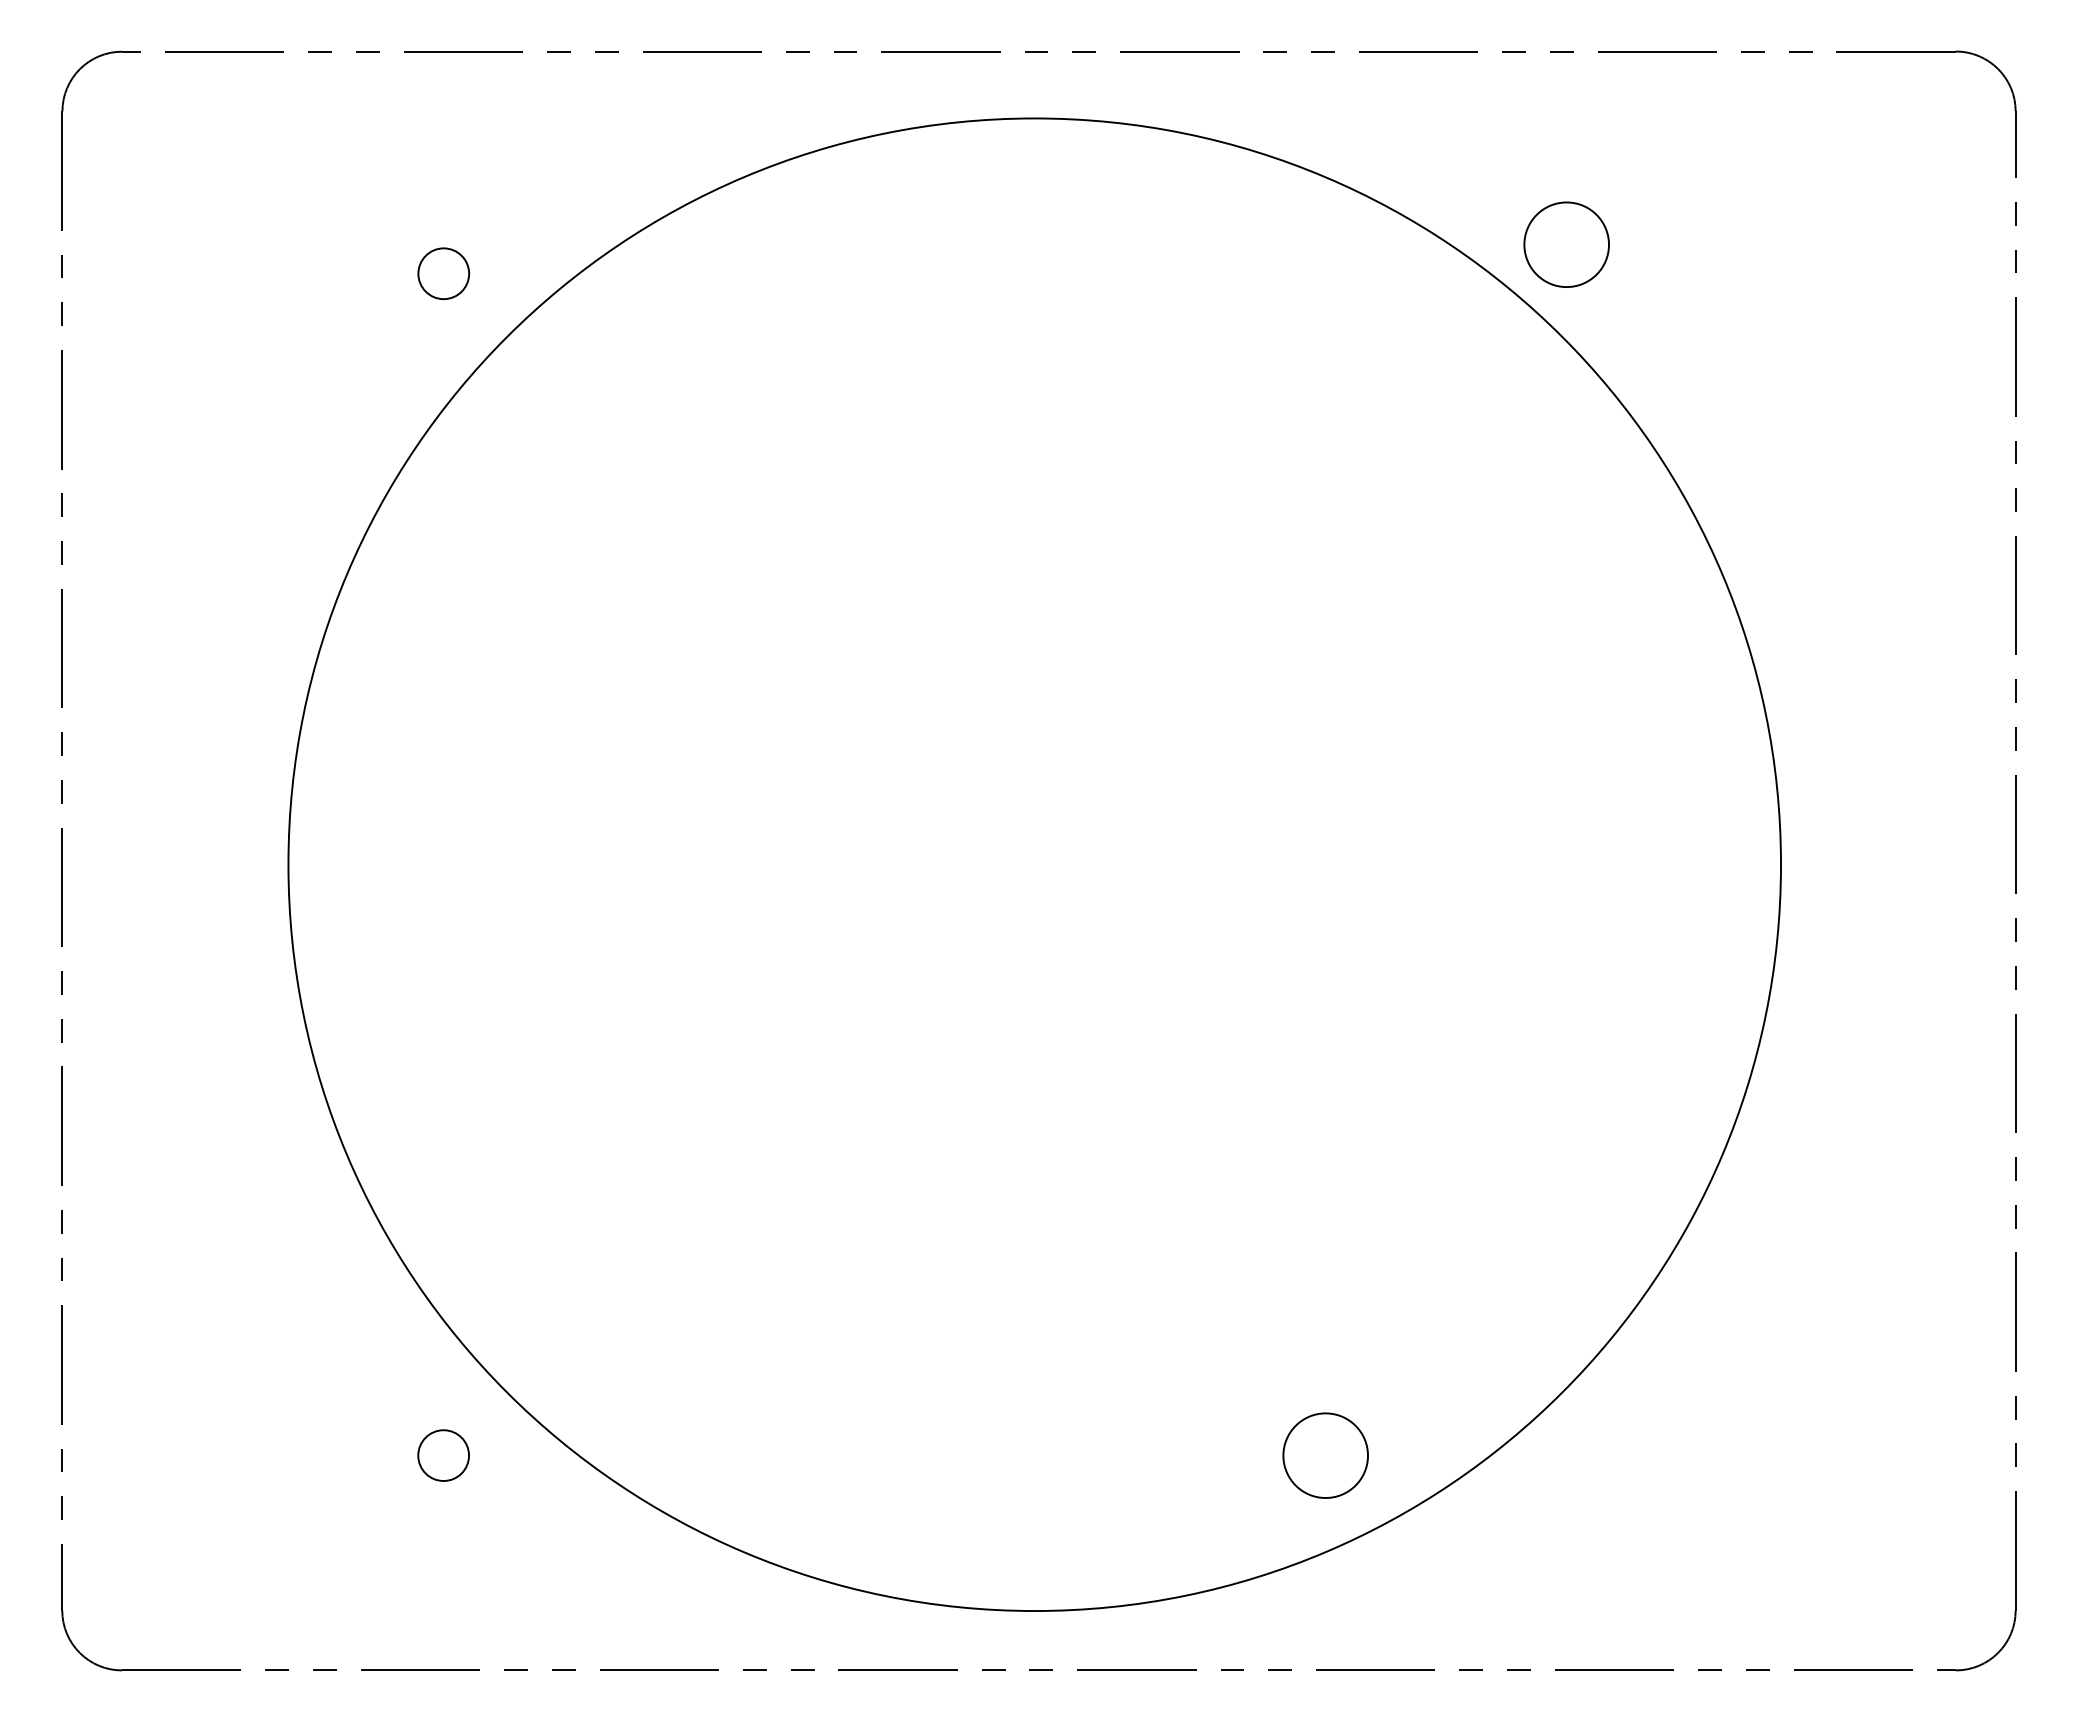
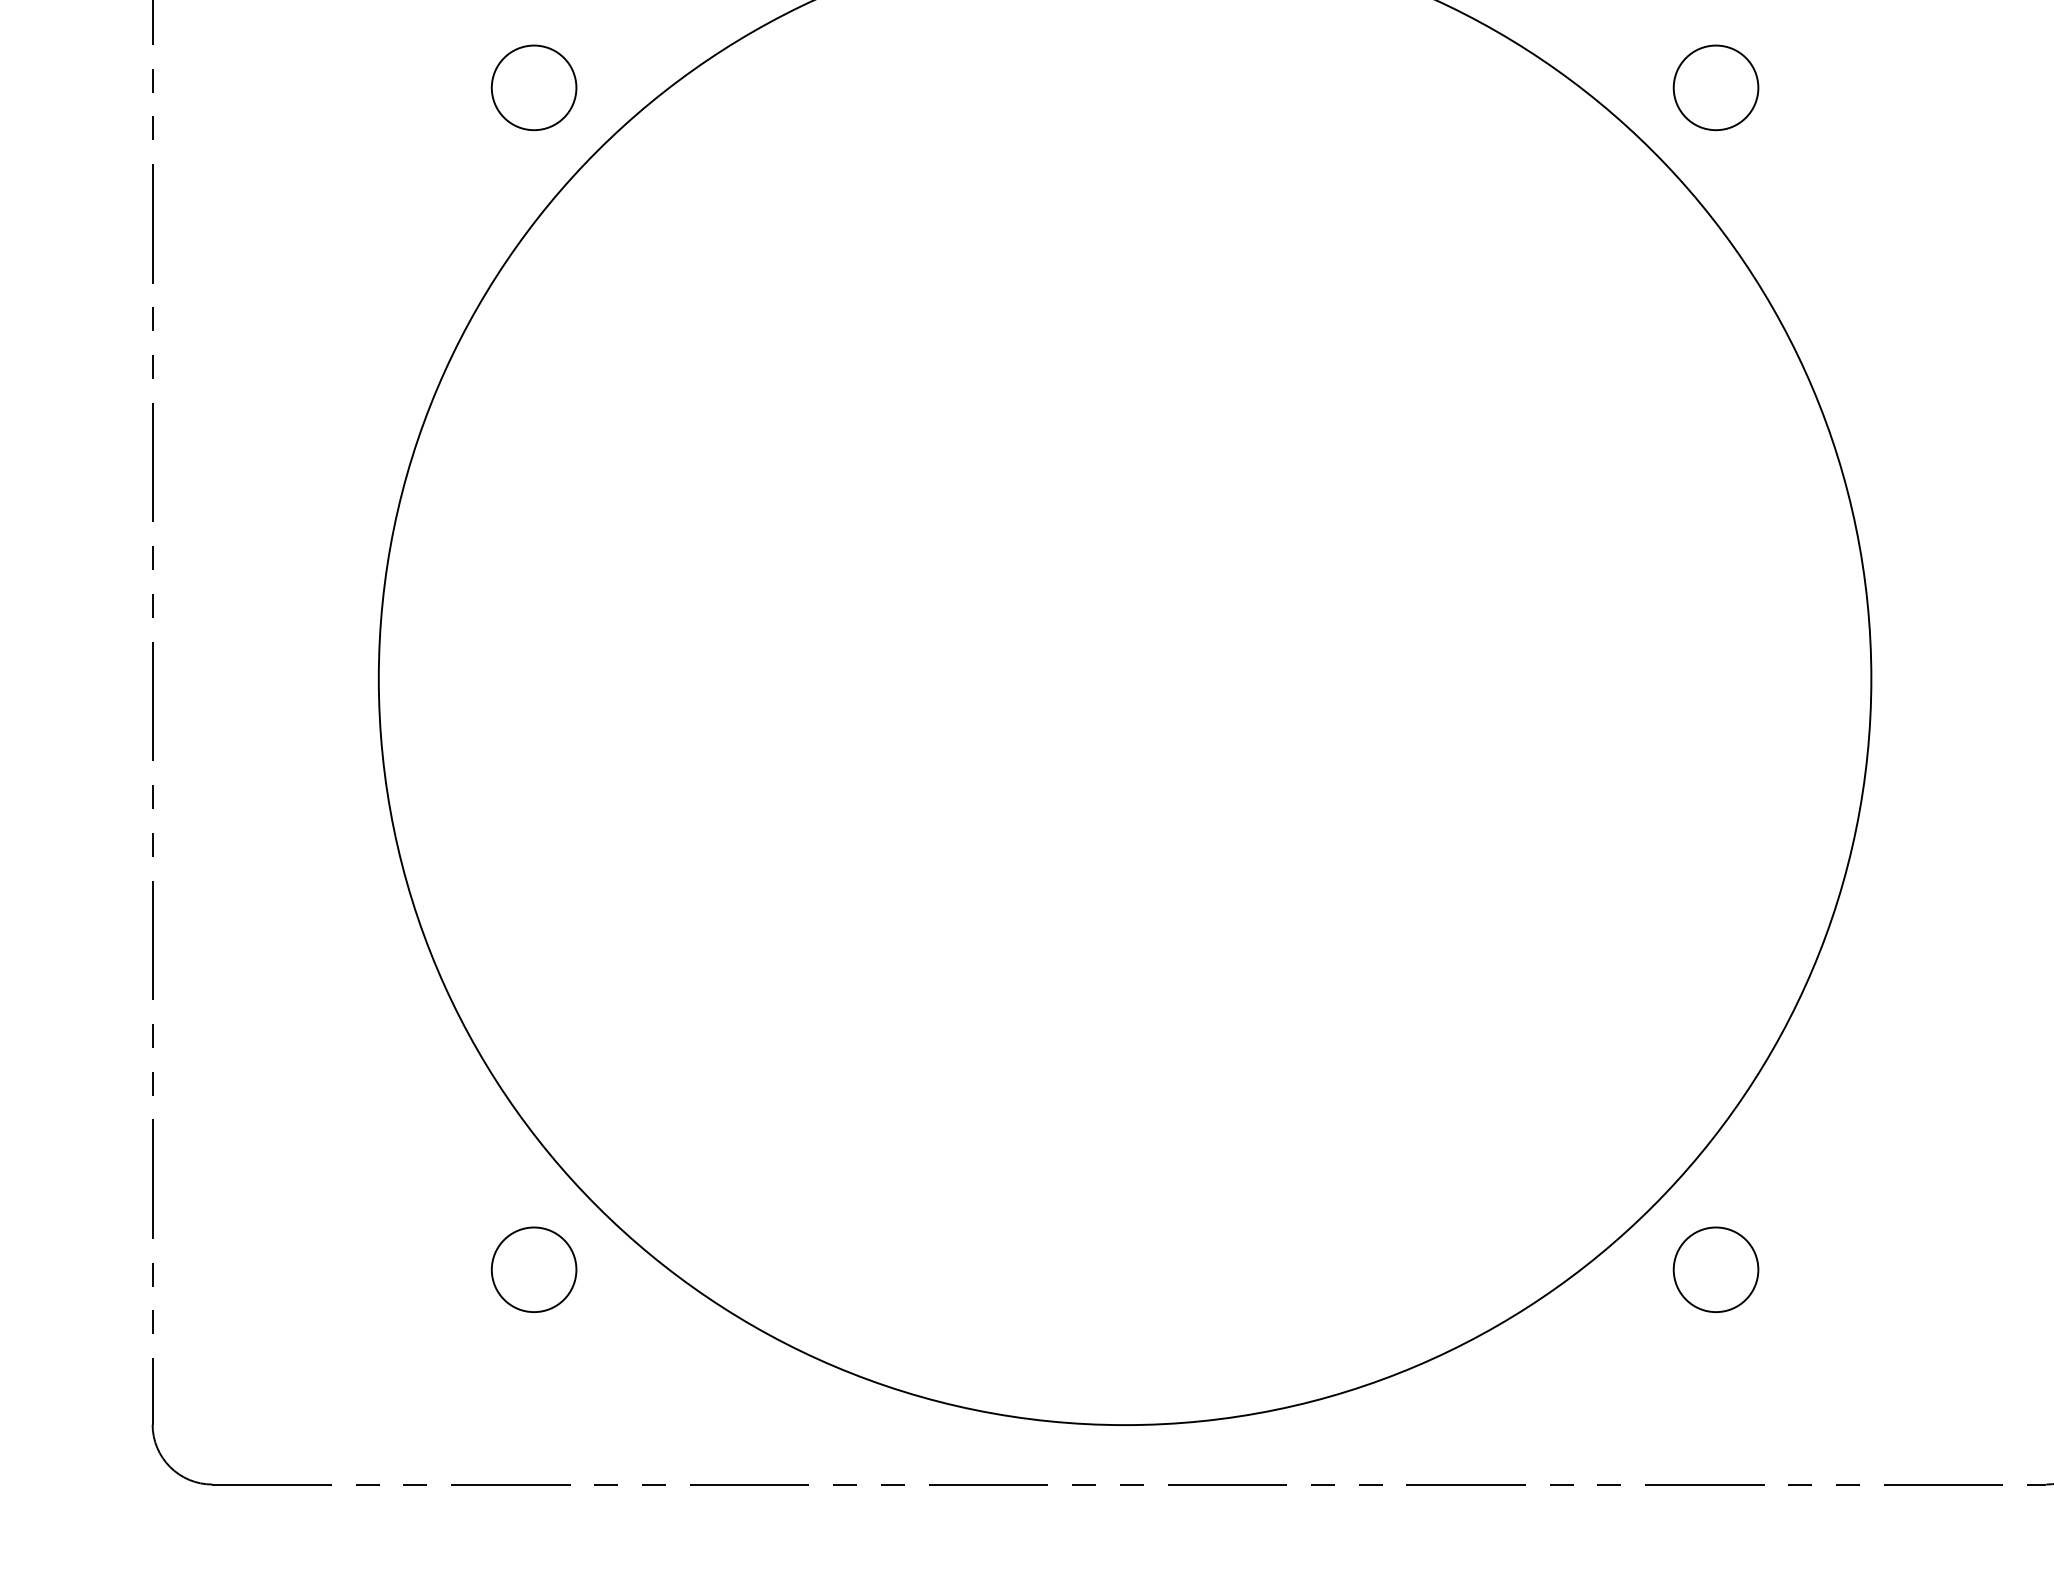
circle: (1566, 244) -> (1715, 87), moved
circle: (443, 273) -> (533, 87), size x1.67
circle: (443, 1455) -> (533, 1269), size x1.67
circle: (1325, 1455) -> (1715, 1269), moved

